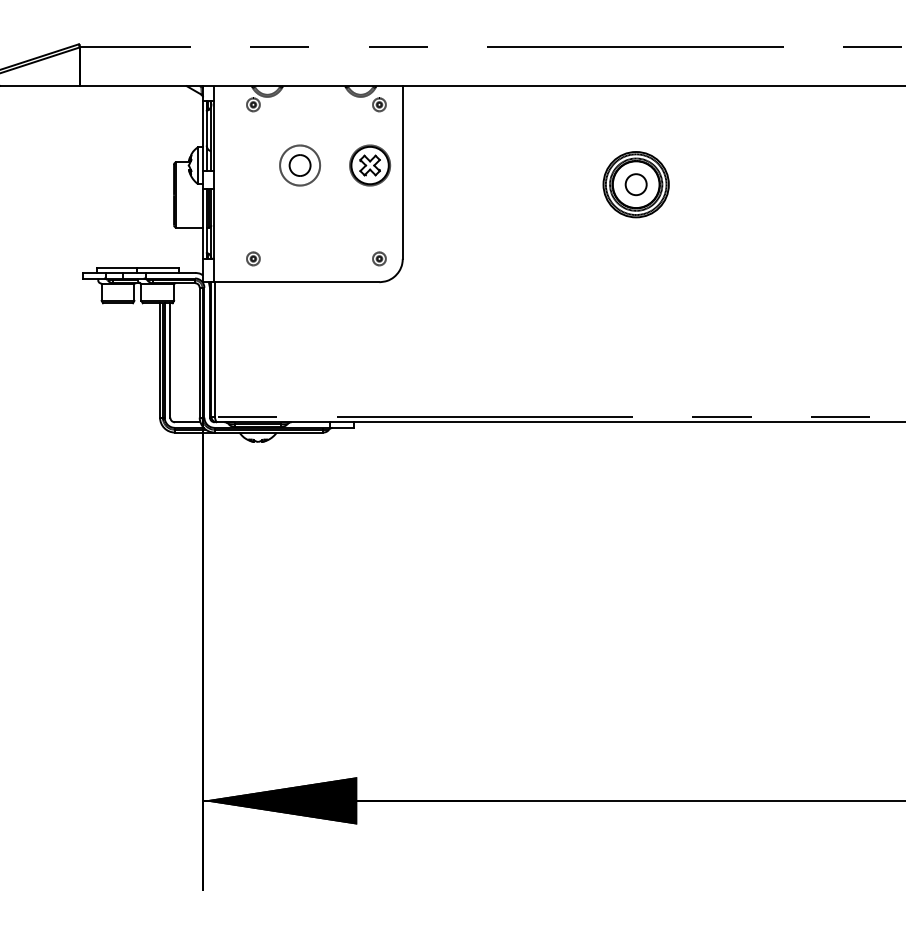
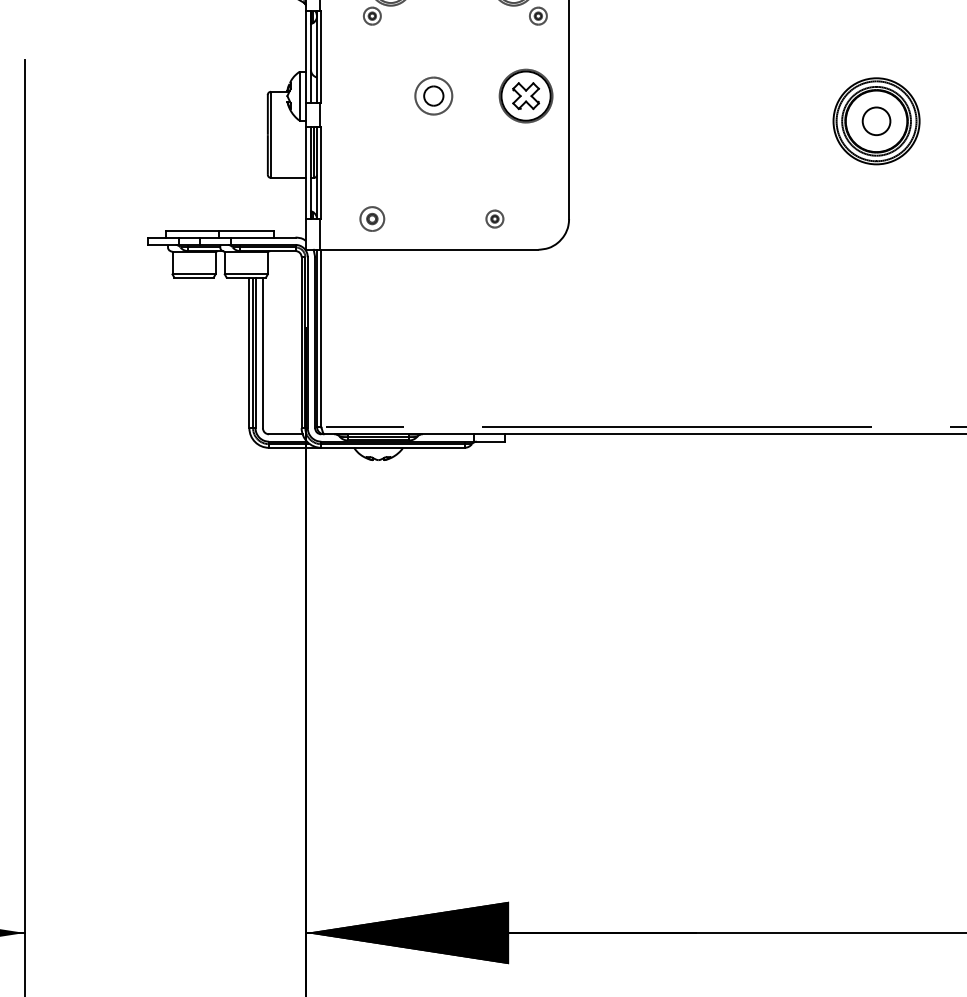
part: (299, 165) -> (433, 96), size x0.7
part: (253, 258) -> (372, 218), size x1.4
part: (379, 258) -> (494, 218), moved

